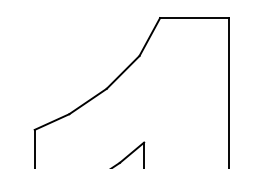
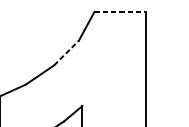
line: (194, 18) -> (120, 12), solid -> dashed
line: (123, 72) -> (66, 53), solid -> dashed

